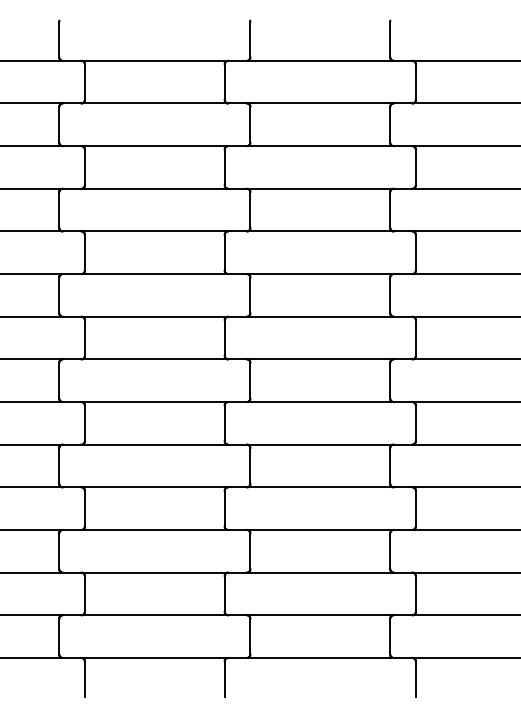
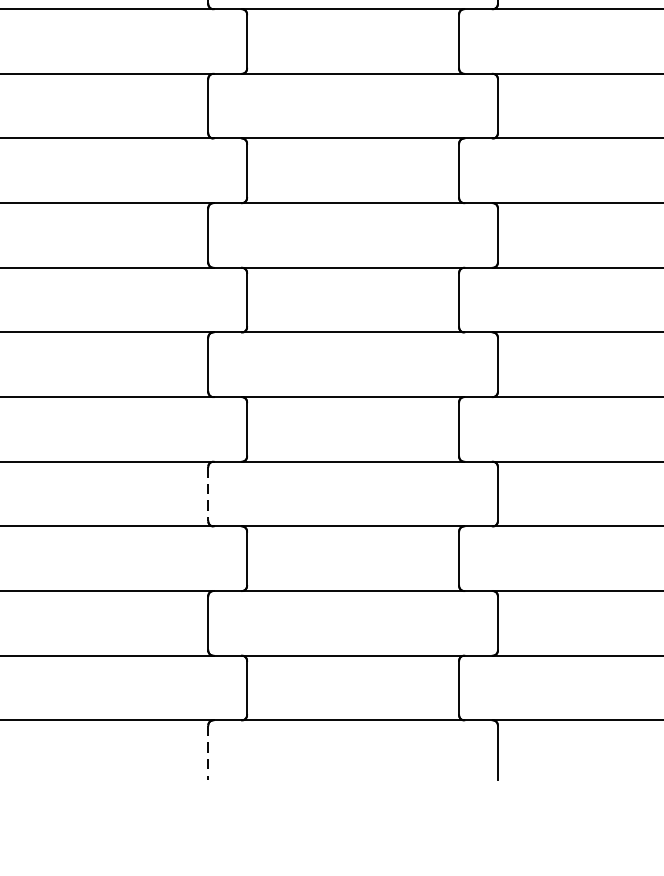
line: (224, 508) -> (207, 493), solid -> dashed
line: (224, 679) -> (207, 753), solid -> dashed

